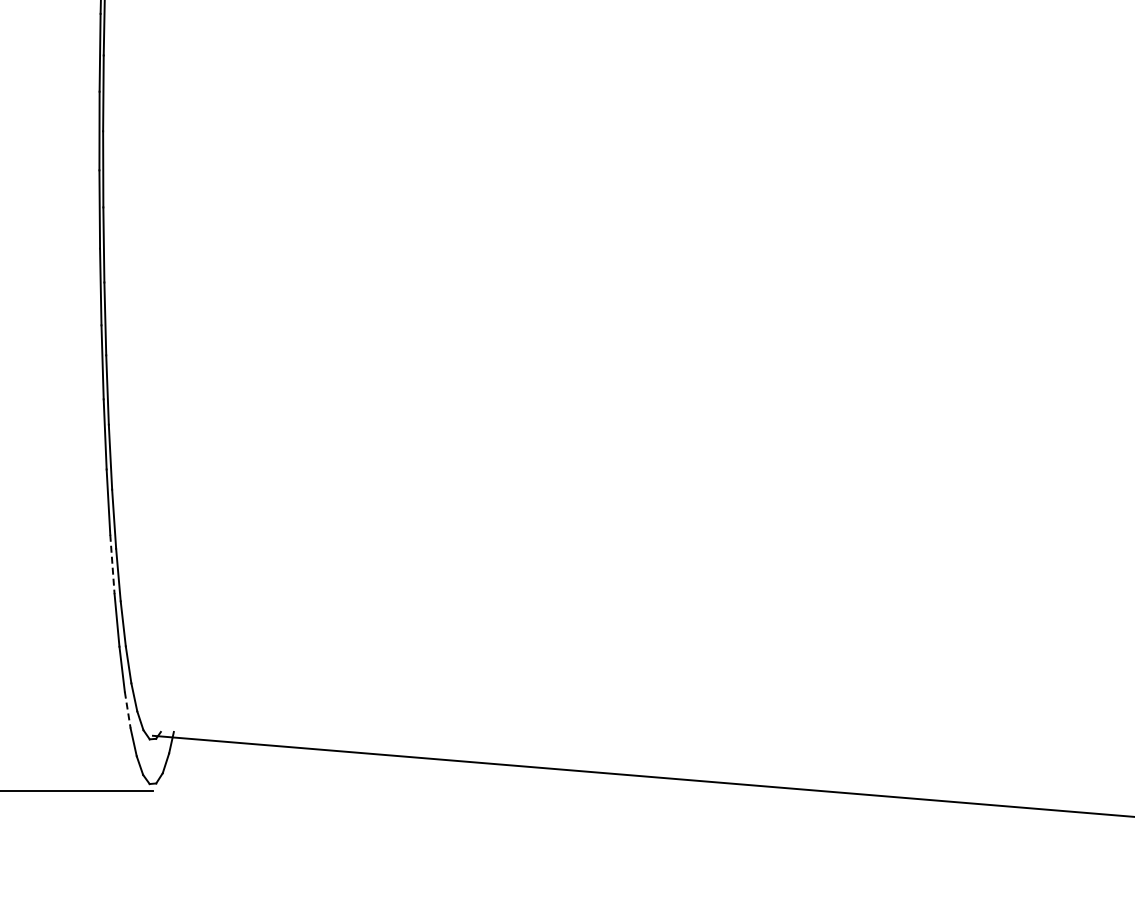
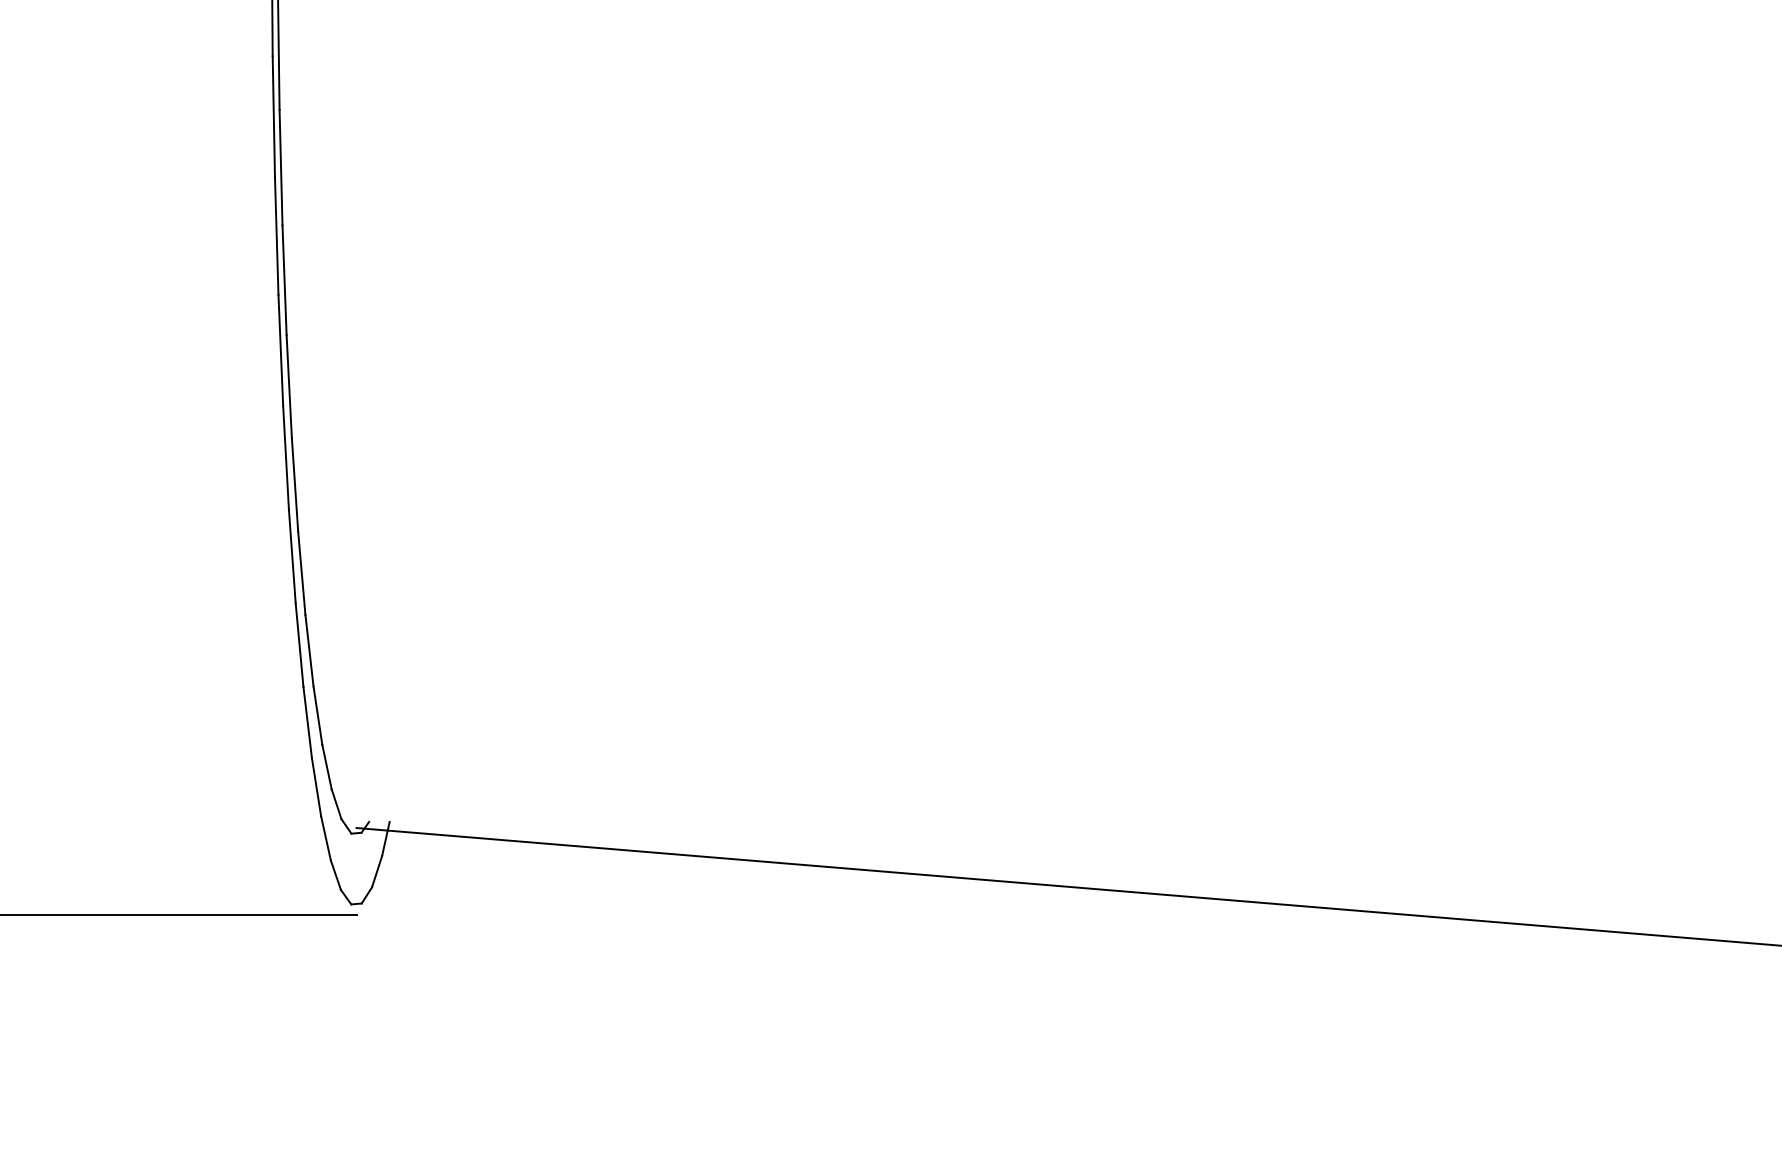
line: (112, 564) -> (292, 556), dashed -> solid
line: (127, 710) -> (316, 787), dashed -> solid

